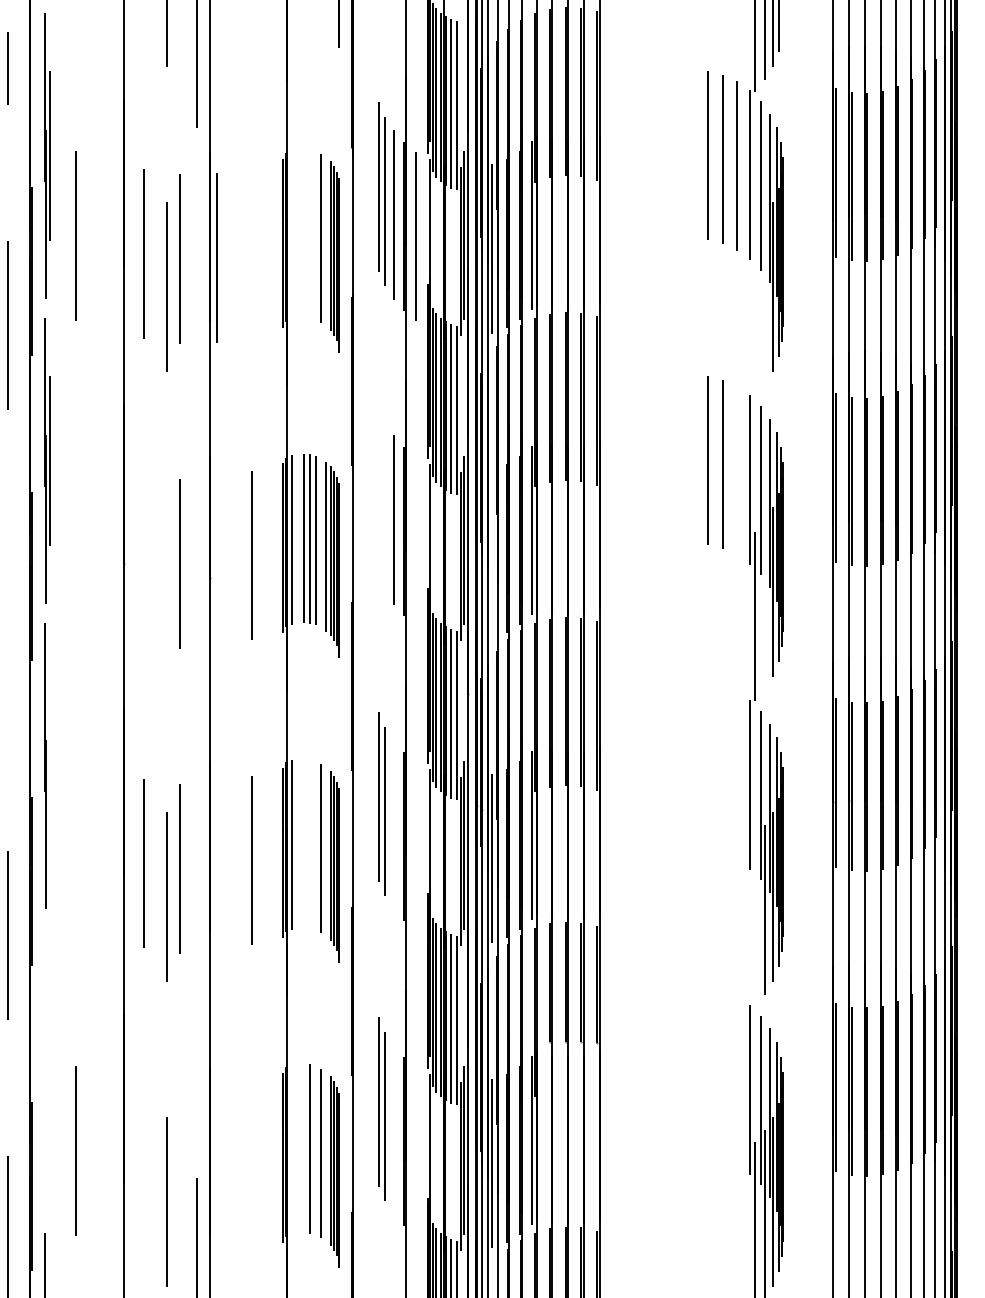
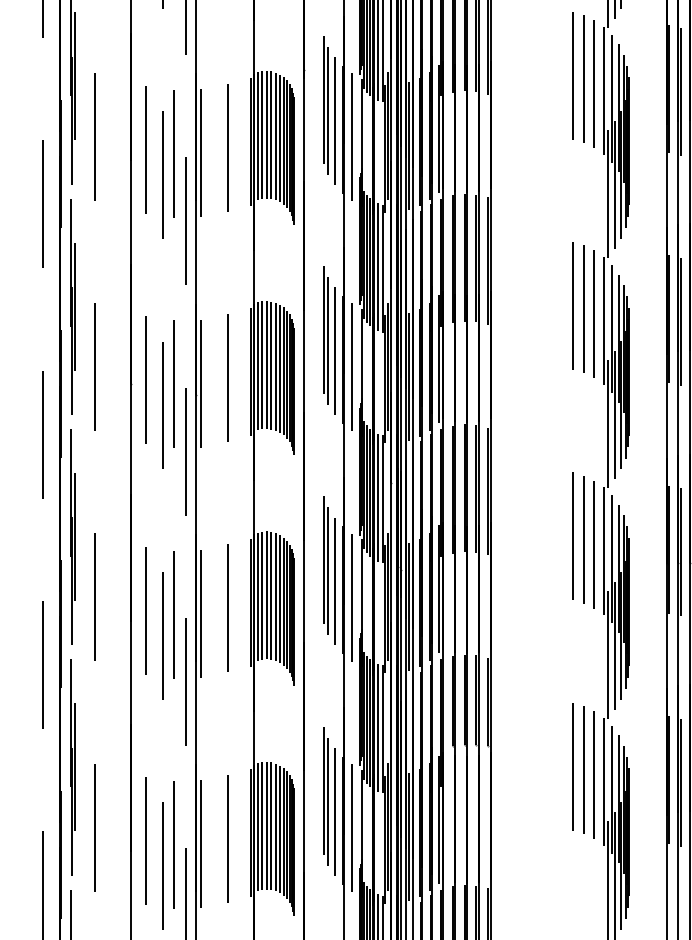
line: (297, 233) -> (262, 134), added
line: (303, 233) -> (266, 134), added
line: (309, 233) -> (271, 134), added
line: (291, 234) -> (257, 135), added
line: (315, 235) -> (275, 136), added
line: (326, 241) -> (284, 140), added
line: (252, 250) -> (228, 147), added
line: (765, 299) -> (615, 184), added
line: (755, 311) -> (608, 193), added
line: (196, 347) -> (185, 220), added
line: (737, 470) -> (594, 313), added
part: (381, 498) -> (325, 334), added
line: (297, 538) -> (262, 365), added
line: (75, 540) -> (94, 366), added
line: (416, 541) -> (352, 367), added
line: (321, 543) -> (280, 368), added
line: (491, 553) -> (408, 376), added
line: (143, 558) -> (145, 380), added
line: (216, 562) -> (200, 383), added
line: (166, 591) -> (163, 405), added
line: (765, 604) -> (615, 414), added
line: (7, 630) -> (43, 434), added
line: (197, 652) -> (186, 451), added
line: (708, 764) -> (572, 535), added
line: (50, 765) -> (75, 536), added
line: (723, 769) -> (583, 539), added
line: (737, 775) -> (594, 544), added
line: (393, 824) -> (334, 581), added
line: (297, 843) -> (262, 595), added
line: (303, 843) -> (266, 595), added
line: (309, 843) -> (271, 595), added
line: (75, 845) -> (94, 597), added
line: (315, 845) -> (275, 597), added
line: (416, 846) -> (352, 597), added
line: (326, 851) -> (284, 601), added
line: (216, 867) -> (200, 613), added
line: (755, 921) -> (608, 654), added
line: (197, 957) -> (186, 681), added
line: (708, 1069) -> (572, 766), added
part: (47, 1070) -> (73, 766), added
line: (723, 1074) -> (583, 769), added
line: (736, 1080) -> (593, 774), added
line: (393, 1129) -> (334, 811), added
line: (303, 1147) -> (266, 825), added
line: (297, 1148) -> (262, 825), added
line: (291, 1149) -> (257, 826), added
line: (315, 1150) -> (275, 827), added
line: (415, 1151) -> (351, 828), added
line: (326, 1156) -> (284, 831), added
line: (252, 1165) -> (228, 838), added
line: (143, 1168) -> (145, 840), added
line: (216, 1172) -> (200, 843), added
line: (180, 1173) -> (173, 844), added

